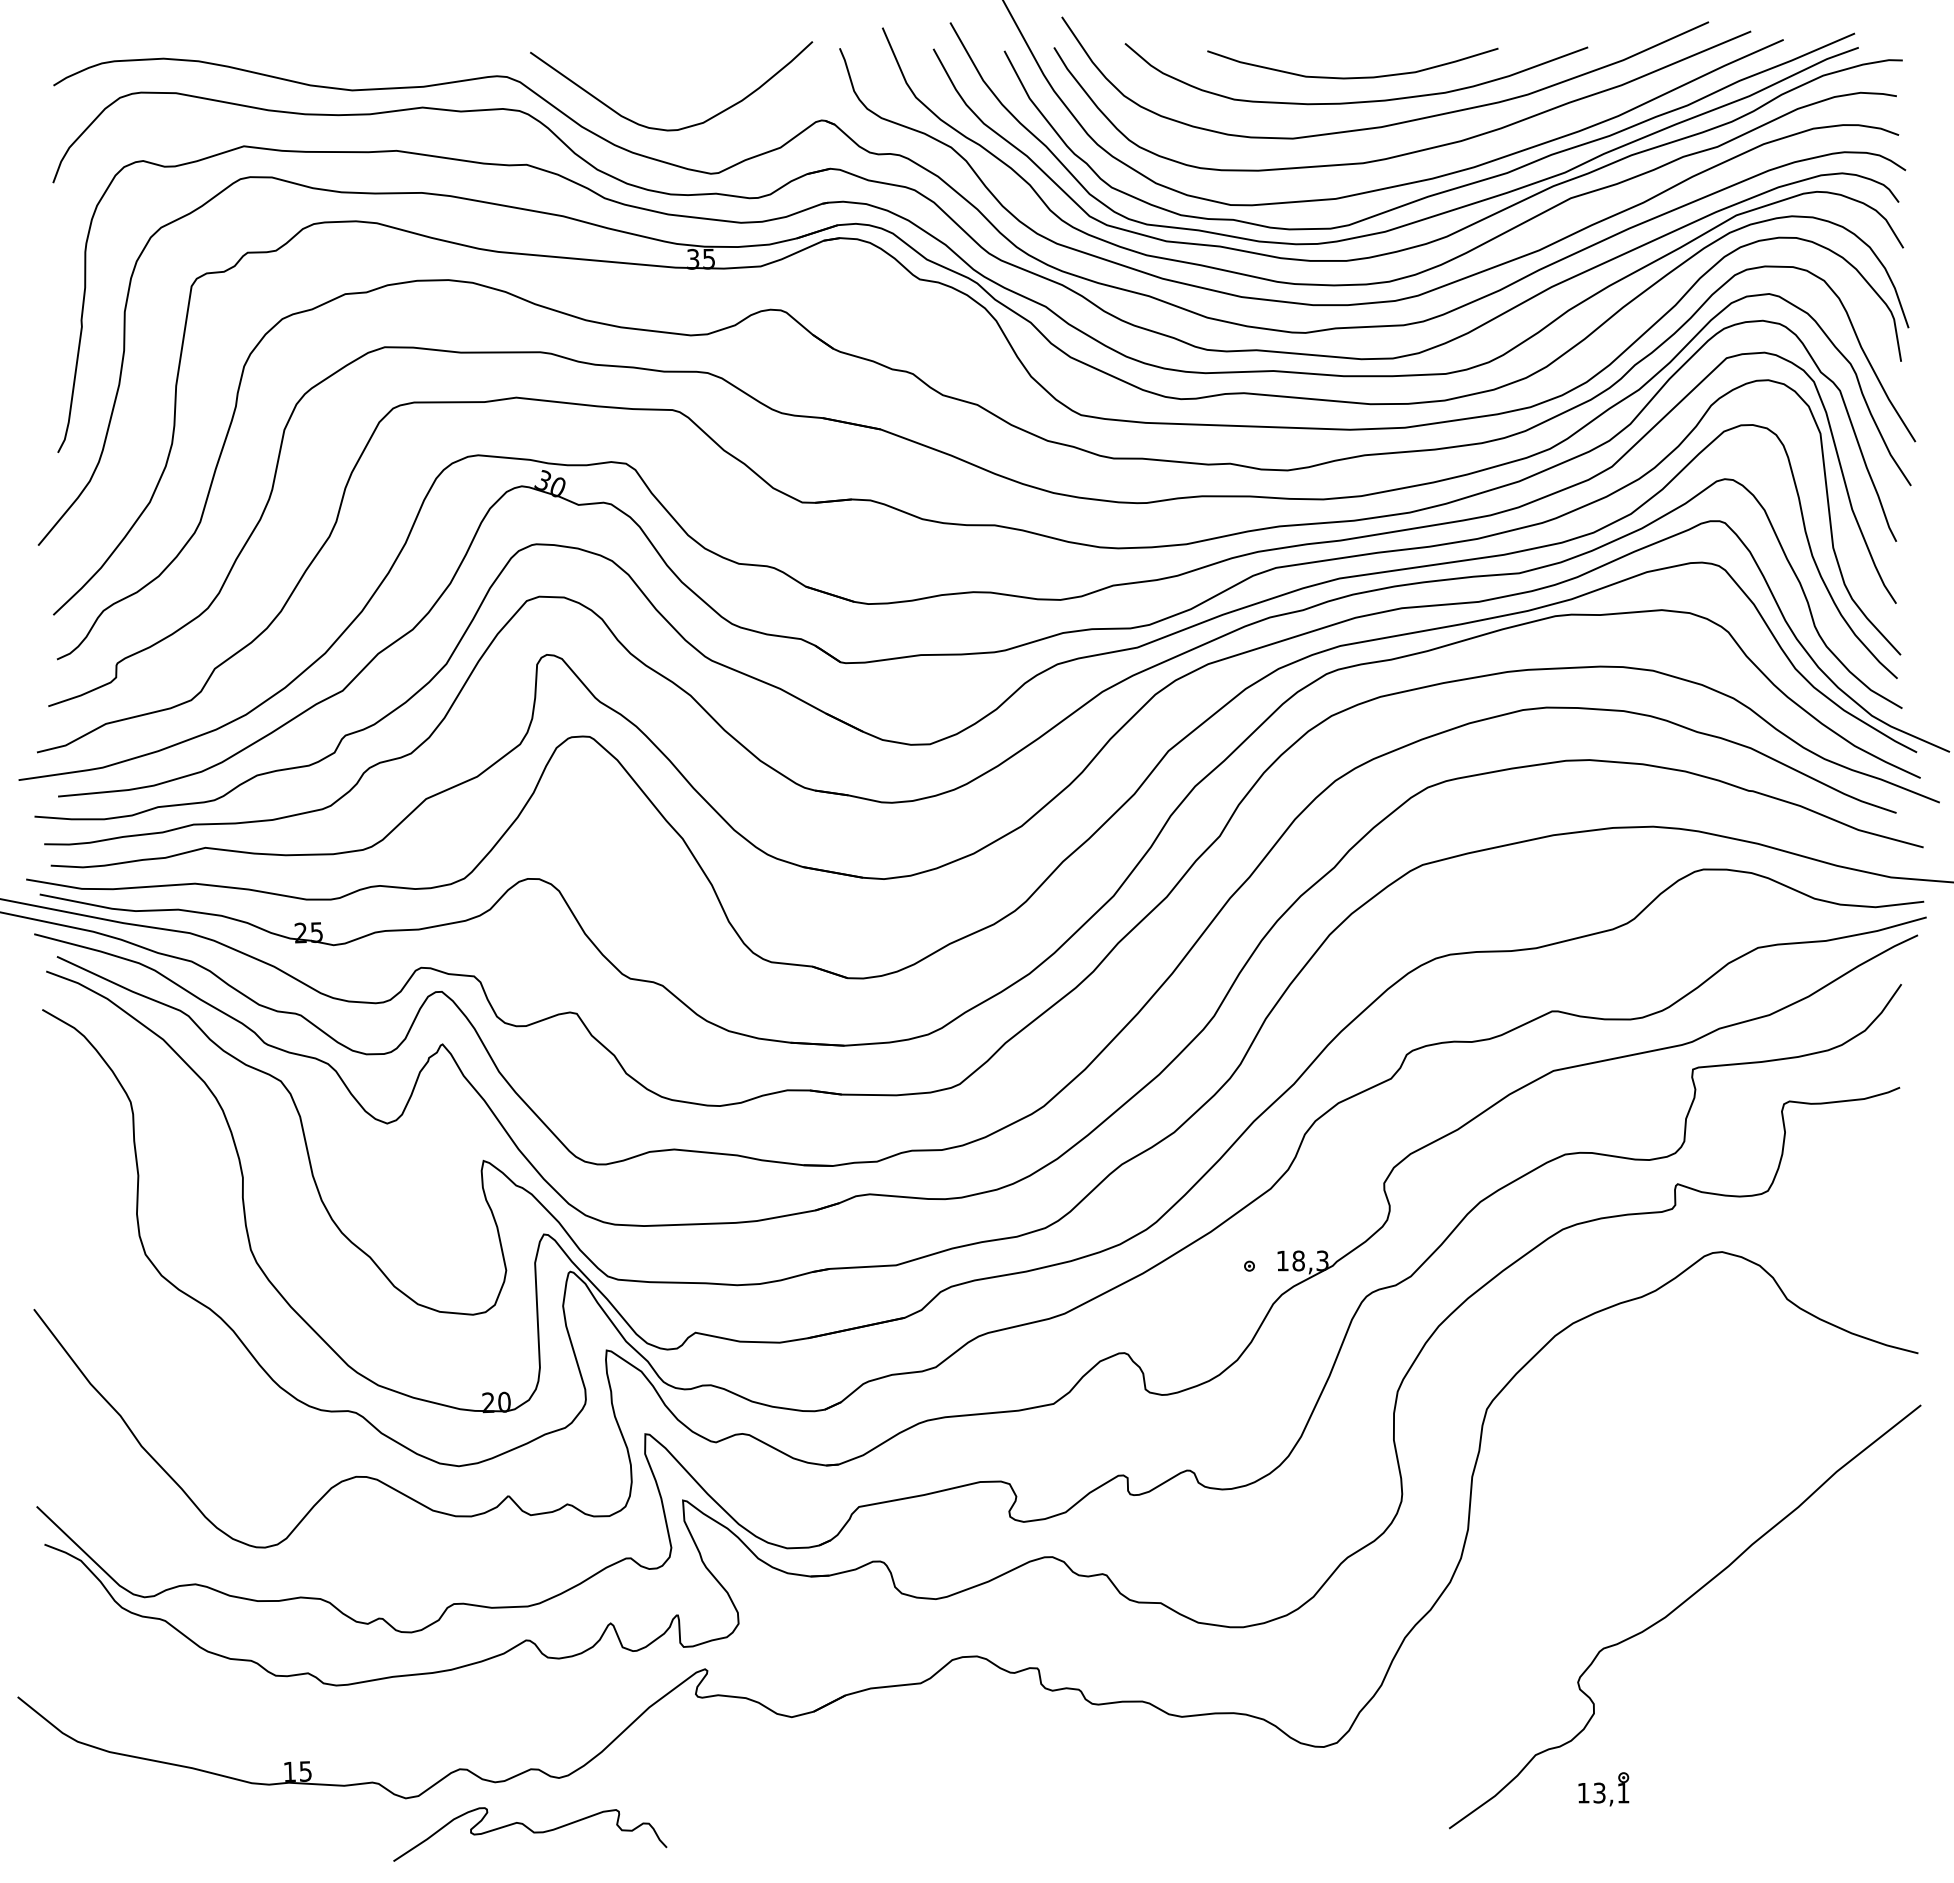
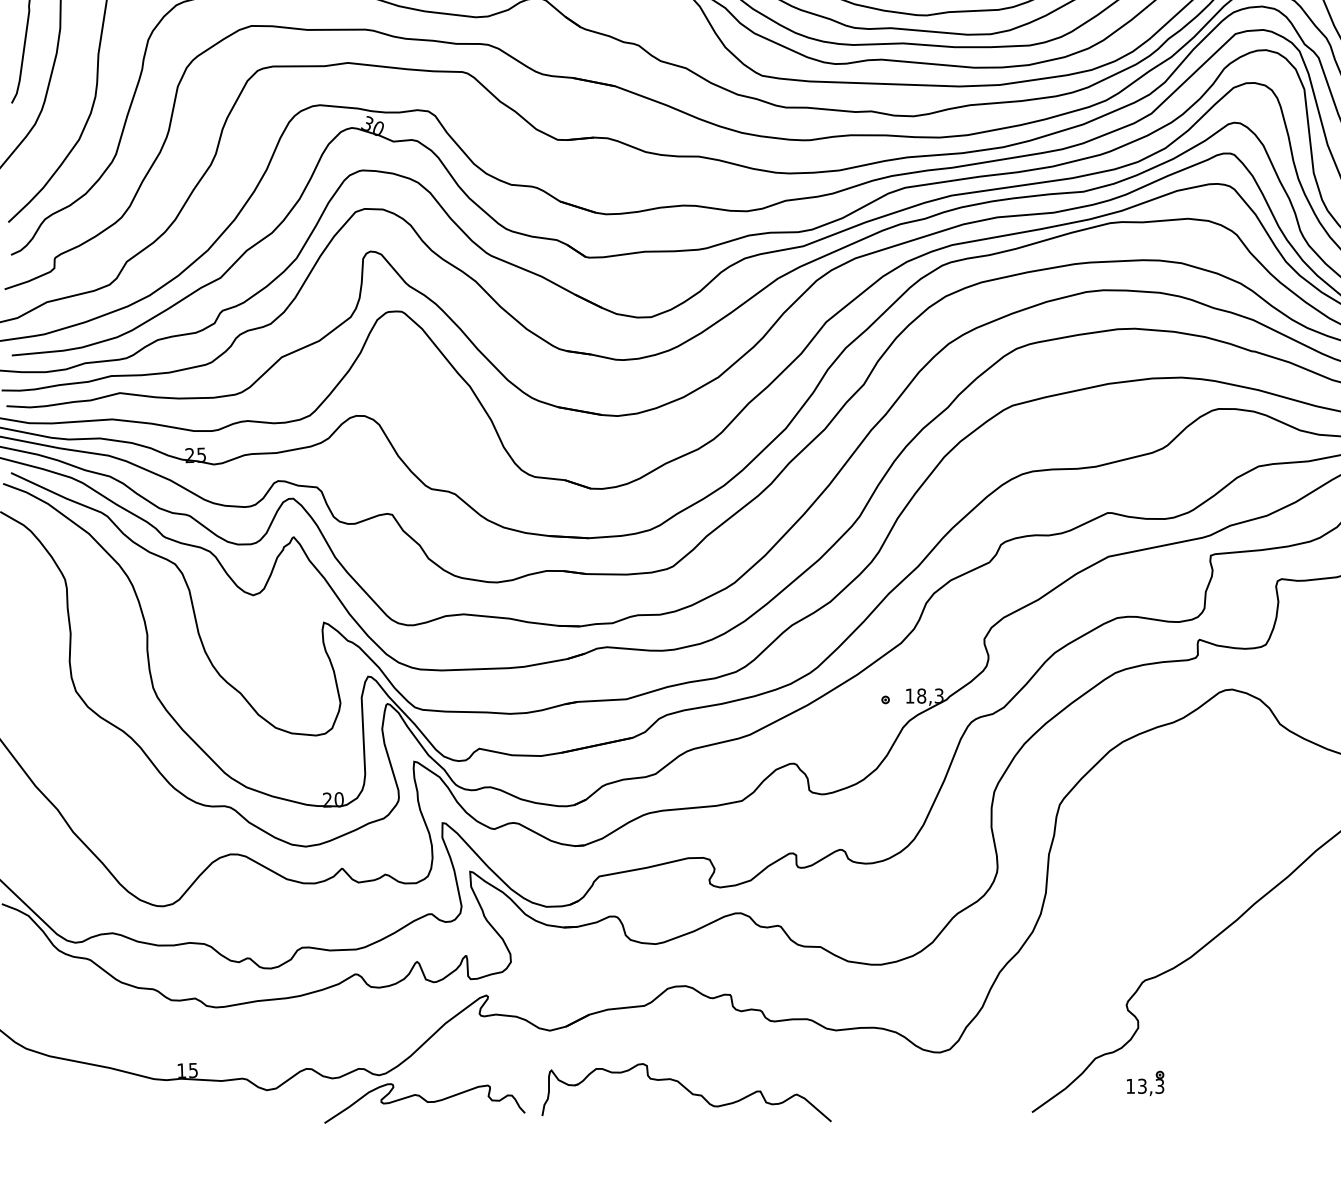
text: (1623, 1792) -> (1159, 1085), 13,1 -> 13,3
part: (977, 1801) -> (686, 1092), added
curve: (532, 1832) -> (426, 1102), moved

